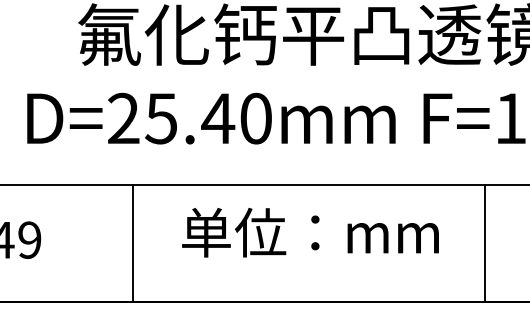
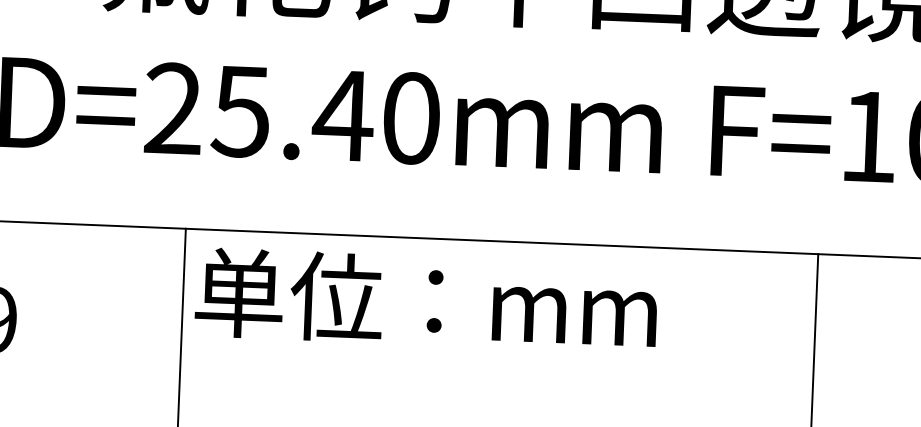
text: (310, 232) -> (426, 300), moved

